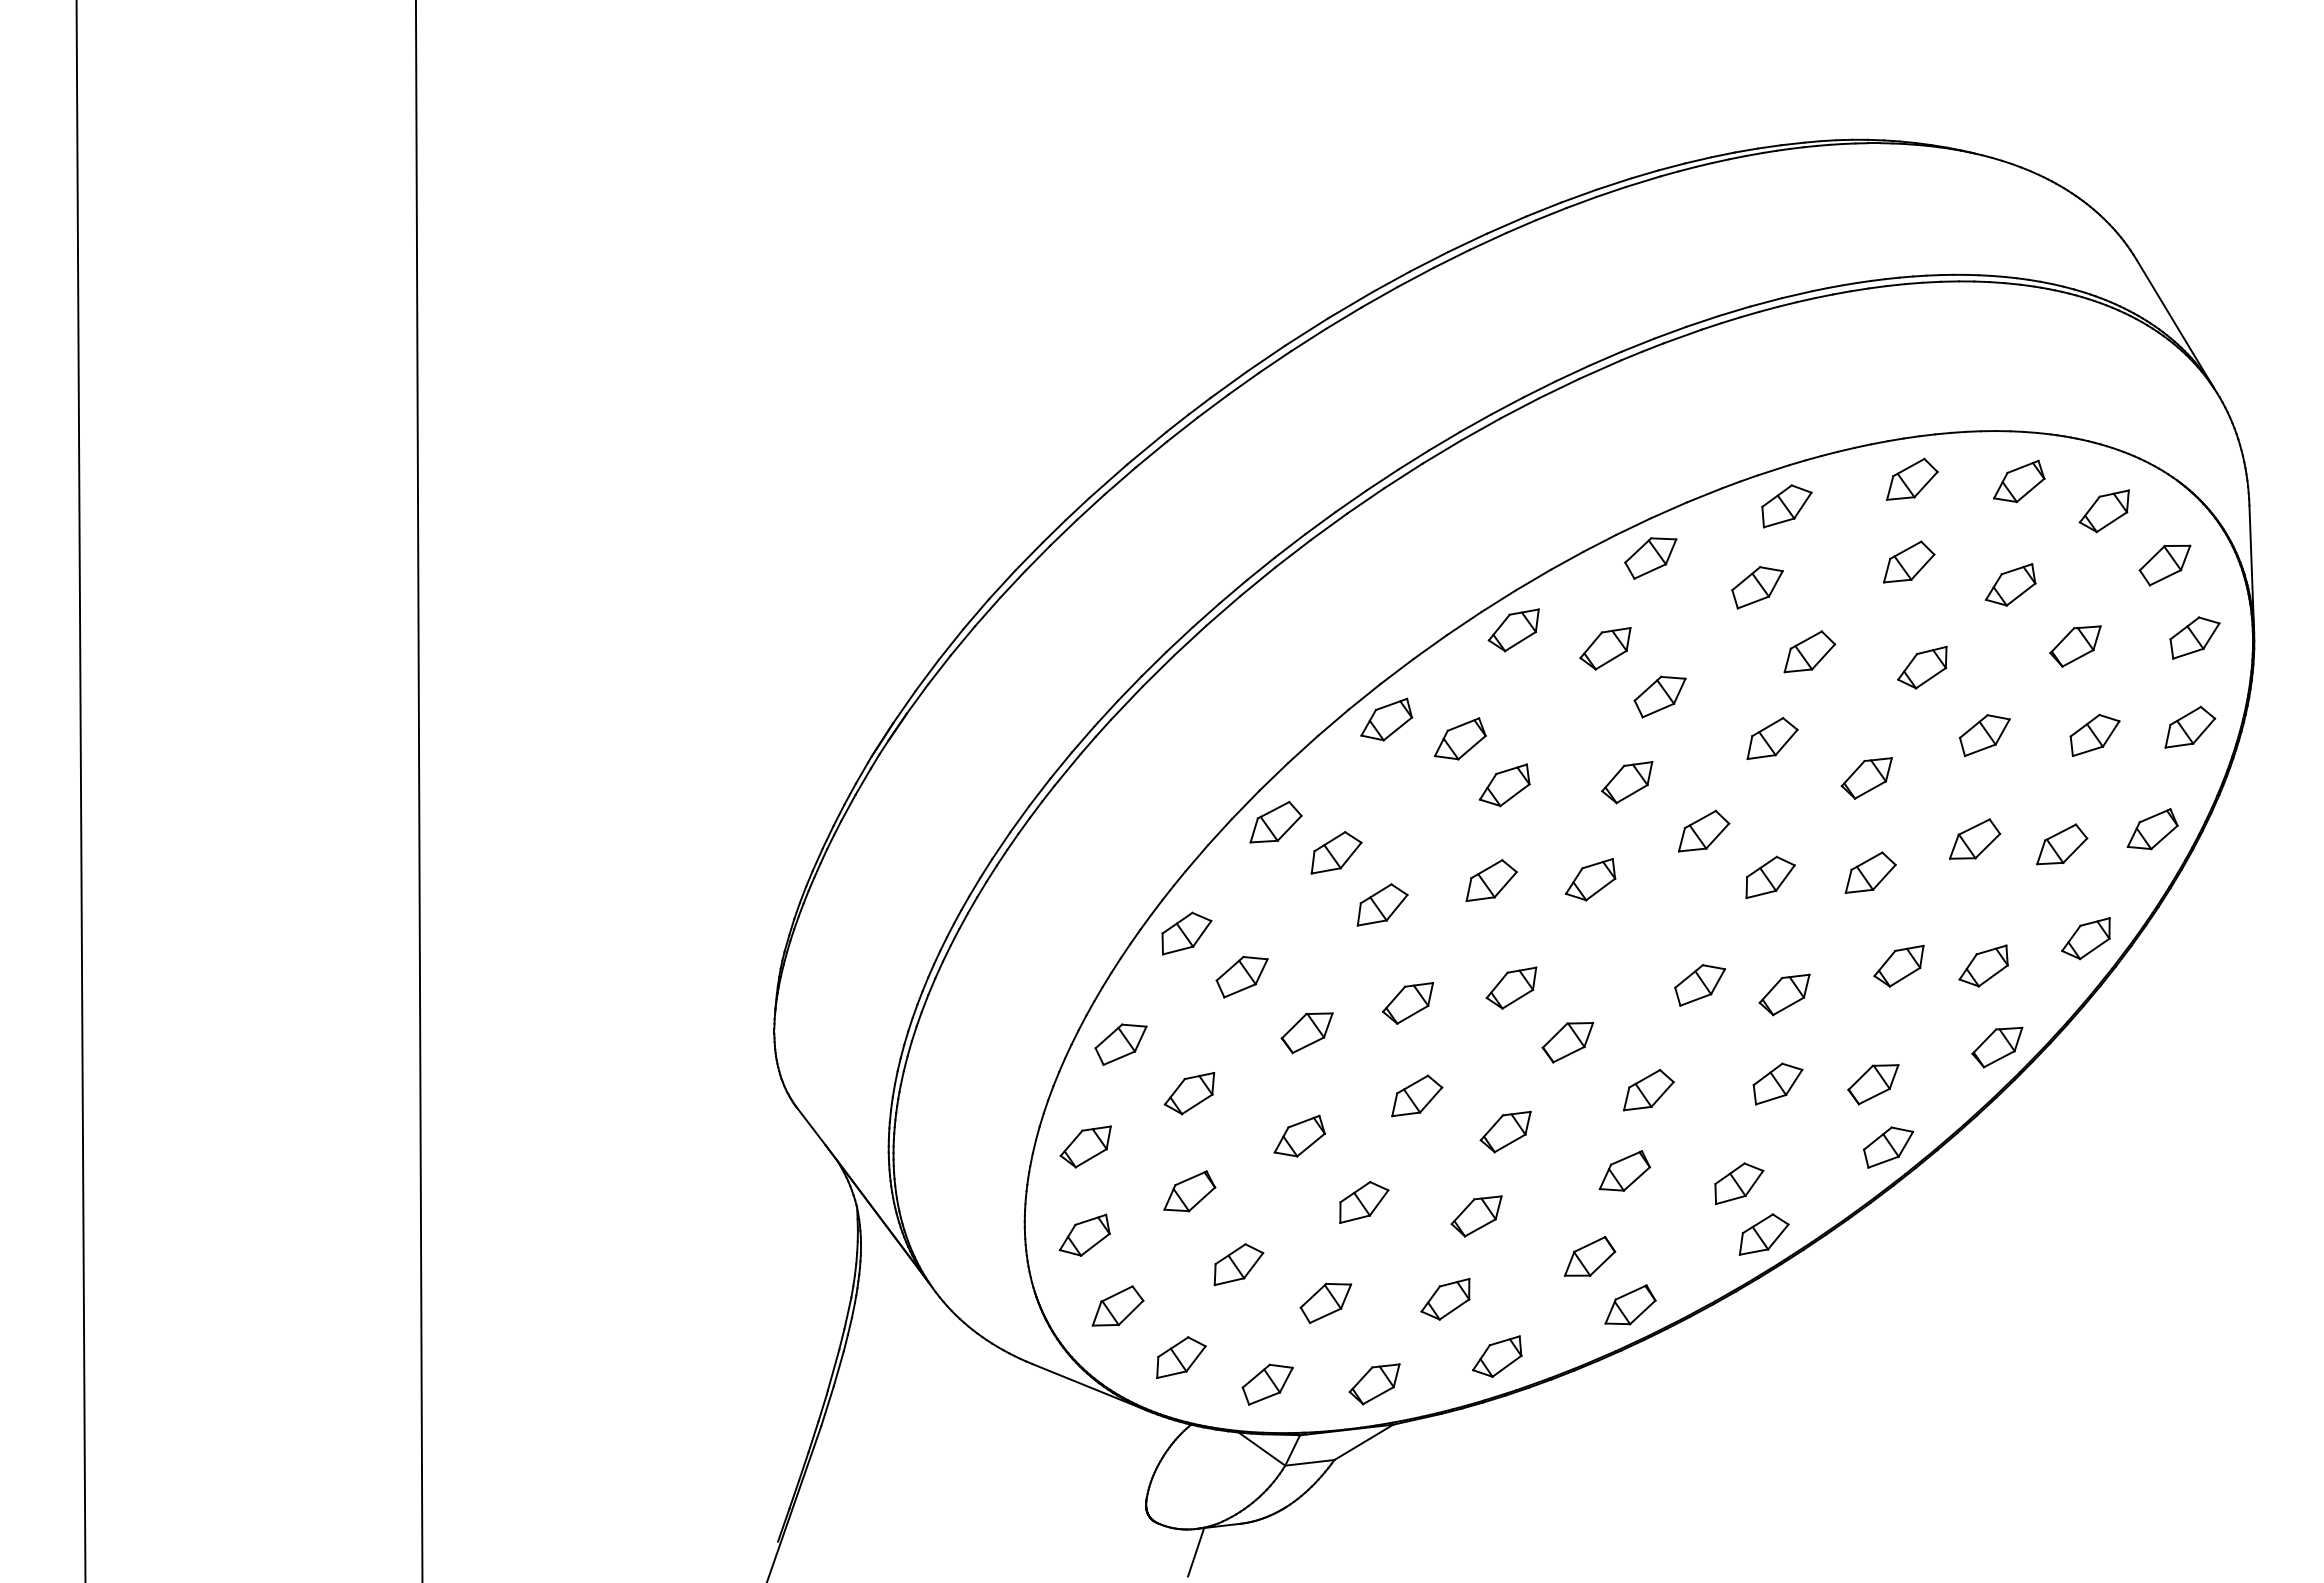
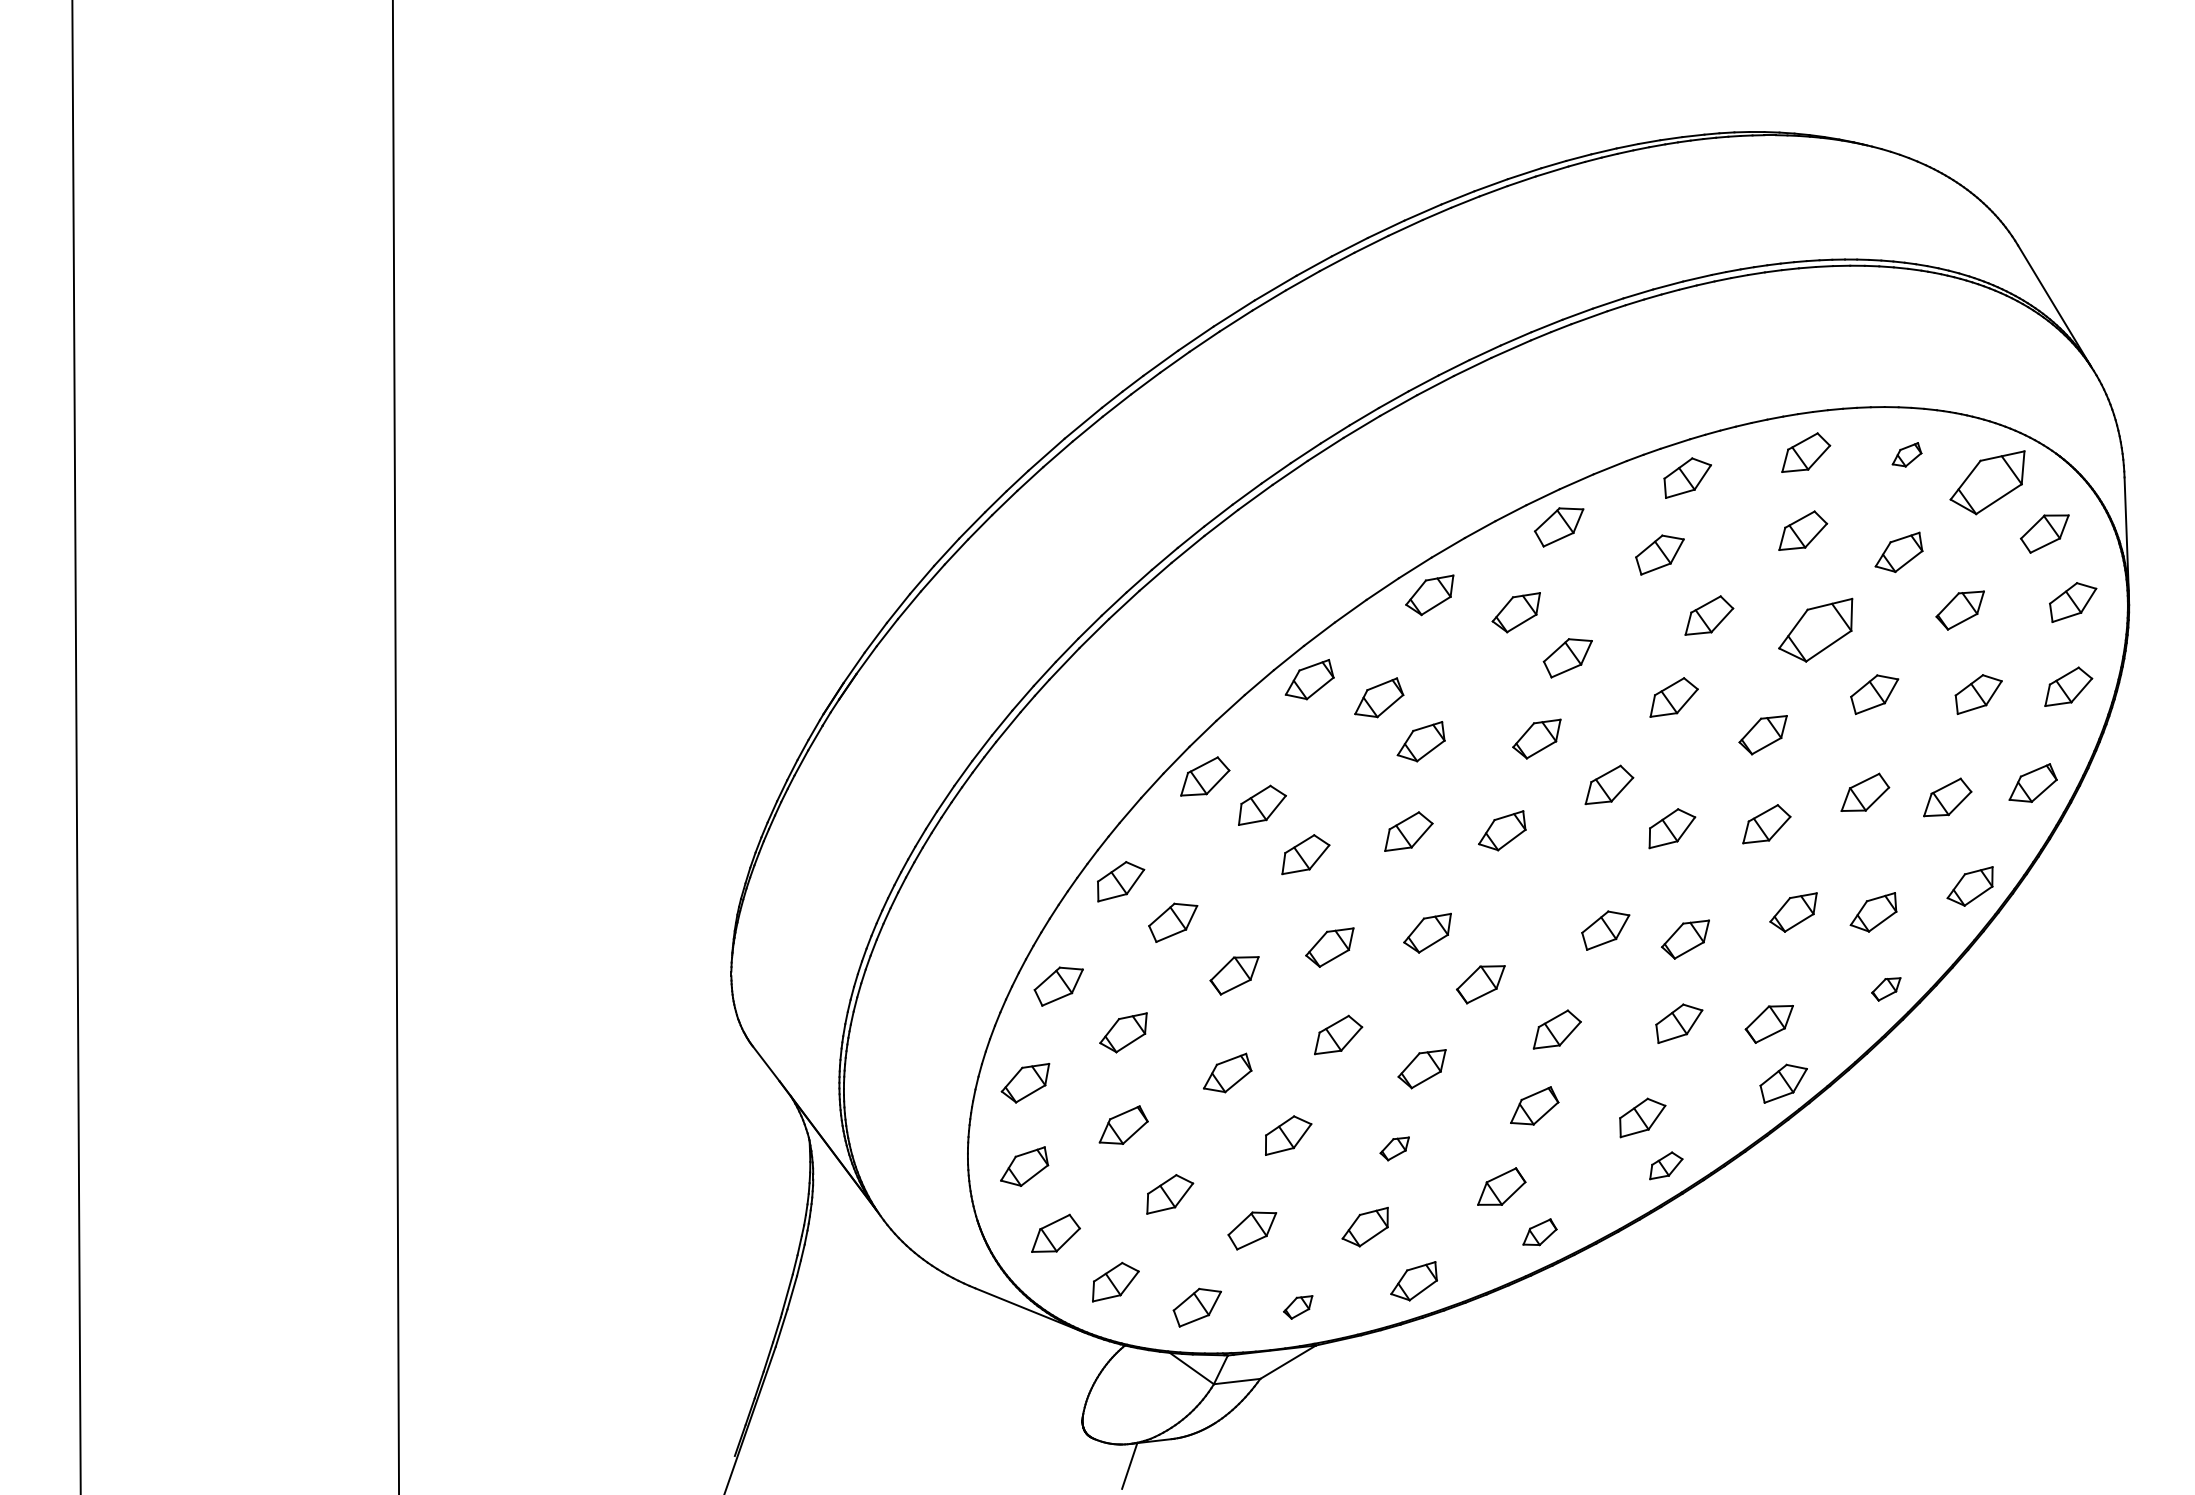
part: (2018, 481) -> (1906, 454), size x0.6
part: (2104, 510) -> (1987, 482), size x1.6
part: (1922, 667) -> (1815, 630), size x1.6
part: (1996, 1047) -> (1885, 989), size x0.6
part: (1476, 1216) -> (1394, 1148), size x0.6
part: (1764, 1234) -> (1666, 1165), size x0.7
part: (1629, 1303) -> (1539, 1231), size x0.7
part: (1373, 1384) -> (1297, 1307), size x0.6

